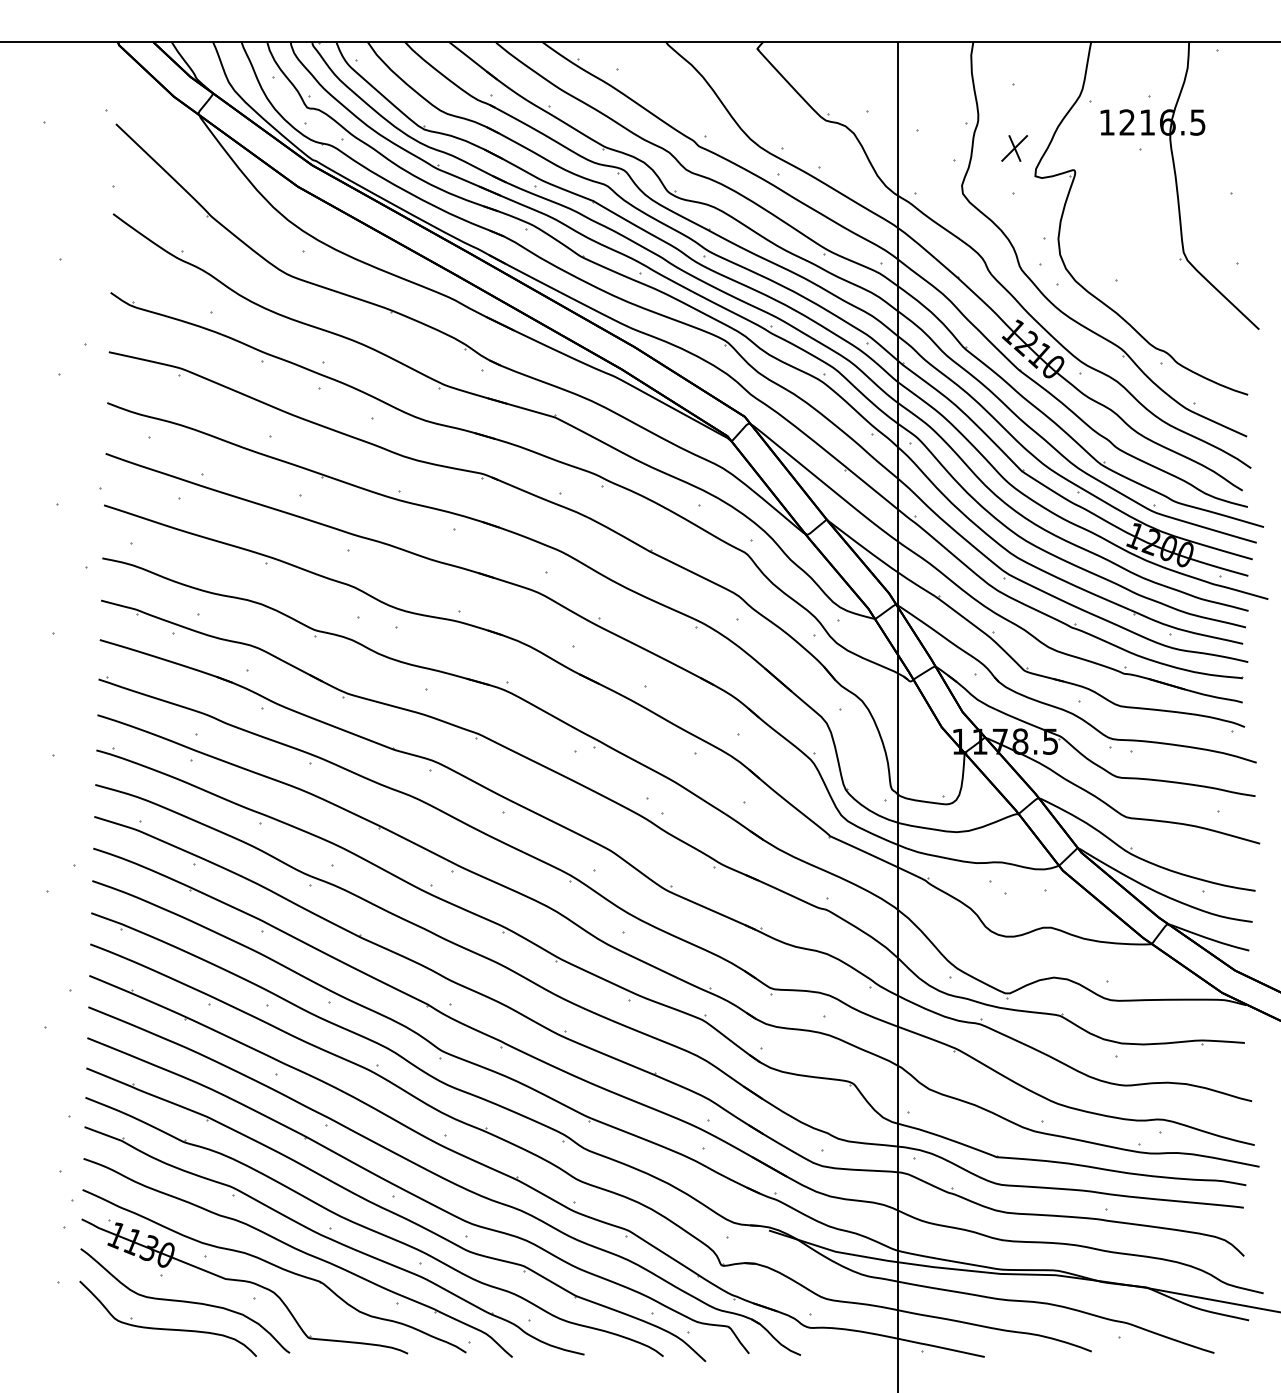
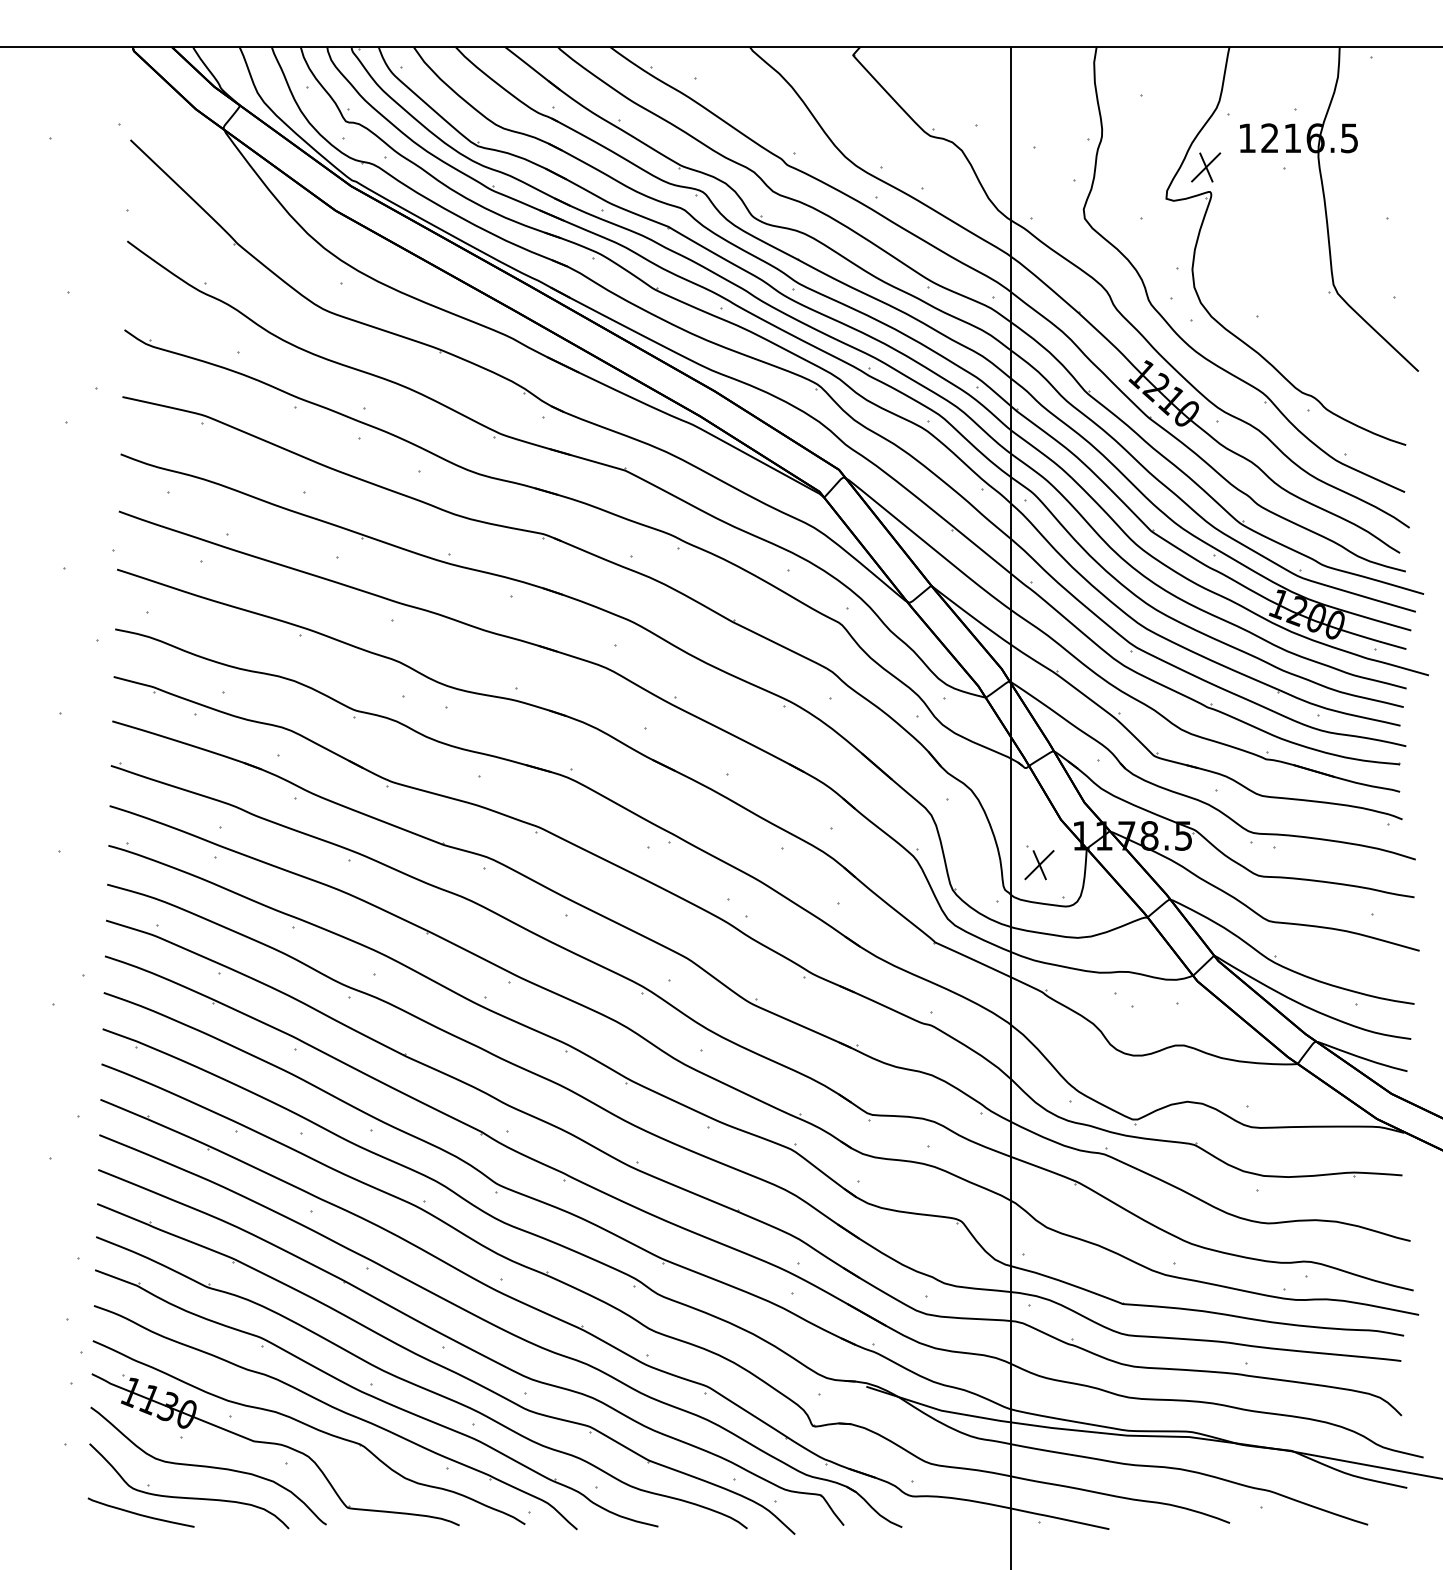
part: (1015, 148) -> (1206, 167), moved
part: (922, 765) -> (1039, 862), added
curve: (123, 1343) -> (139, 1513), added

